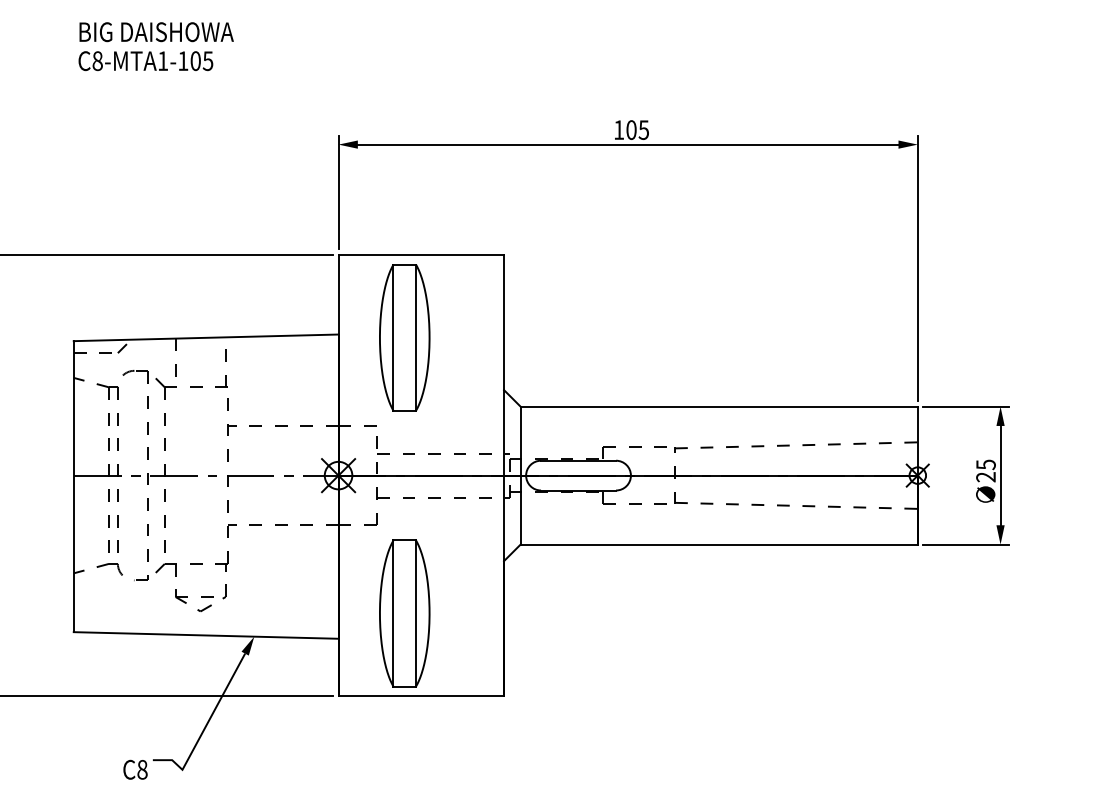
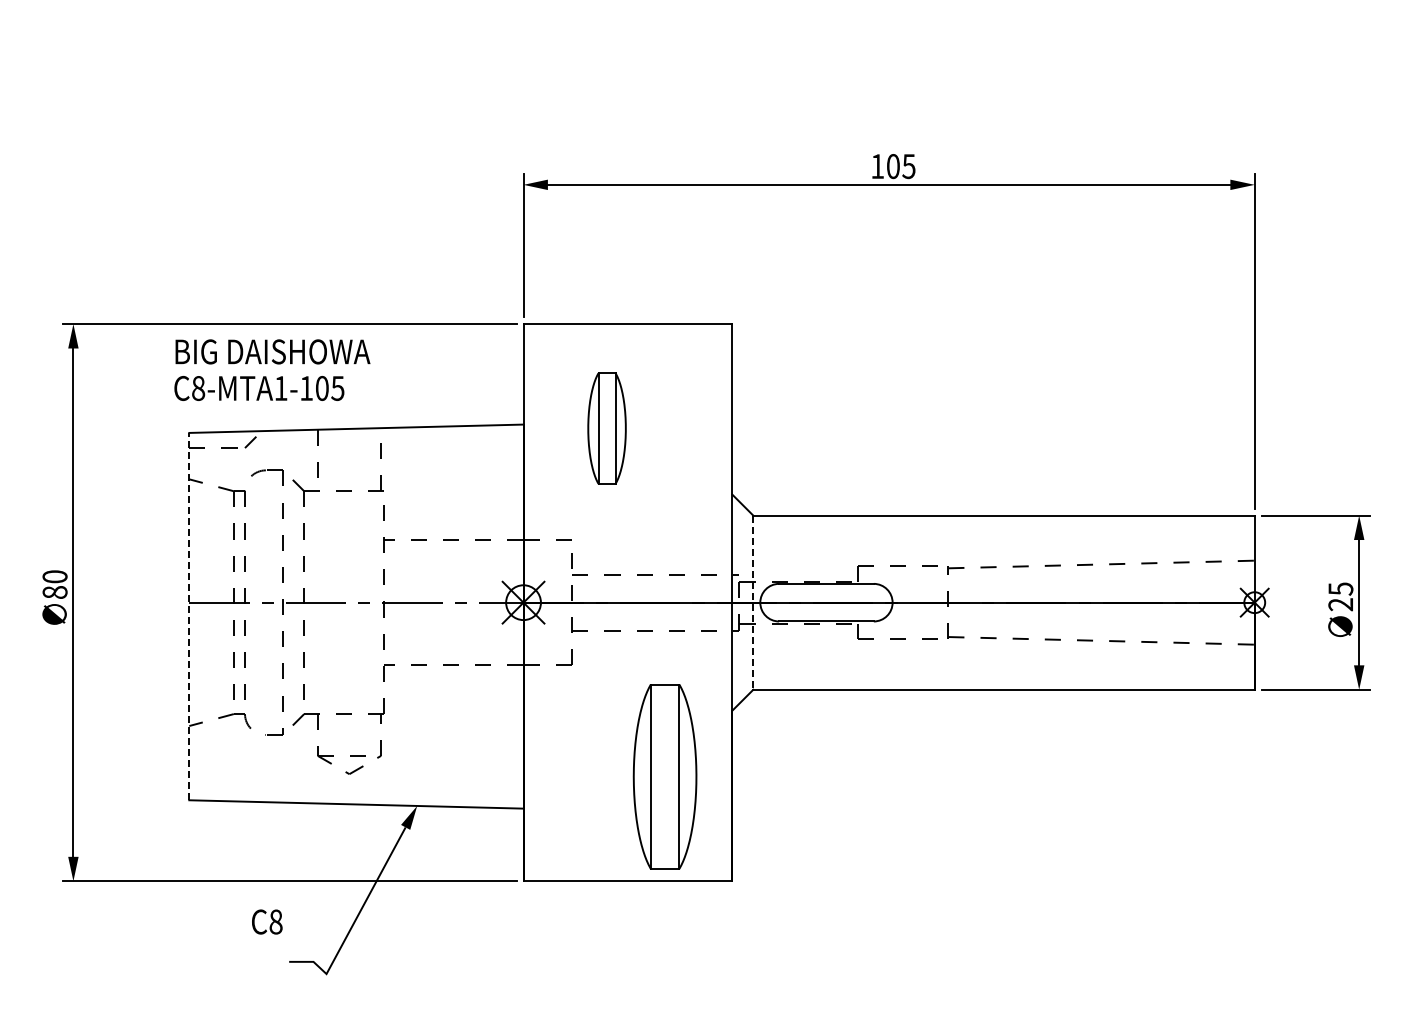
text: (156, 46) -> (272, 369), moved
part: (404, 337) -> (606, 428), size x0.6
line: (520, 476) -> (753, 603), solid -> dashed
line: (73, 486) -> (189, 616), solid -> dashed
part: (404, 613) -> (664, 776), moved
text: (135, 769) -> (267, 921), moved

